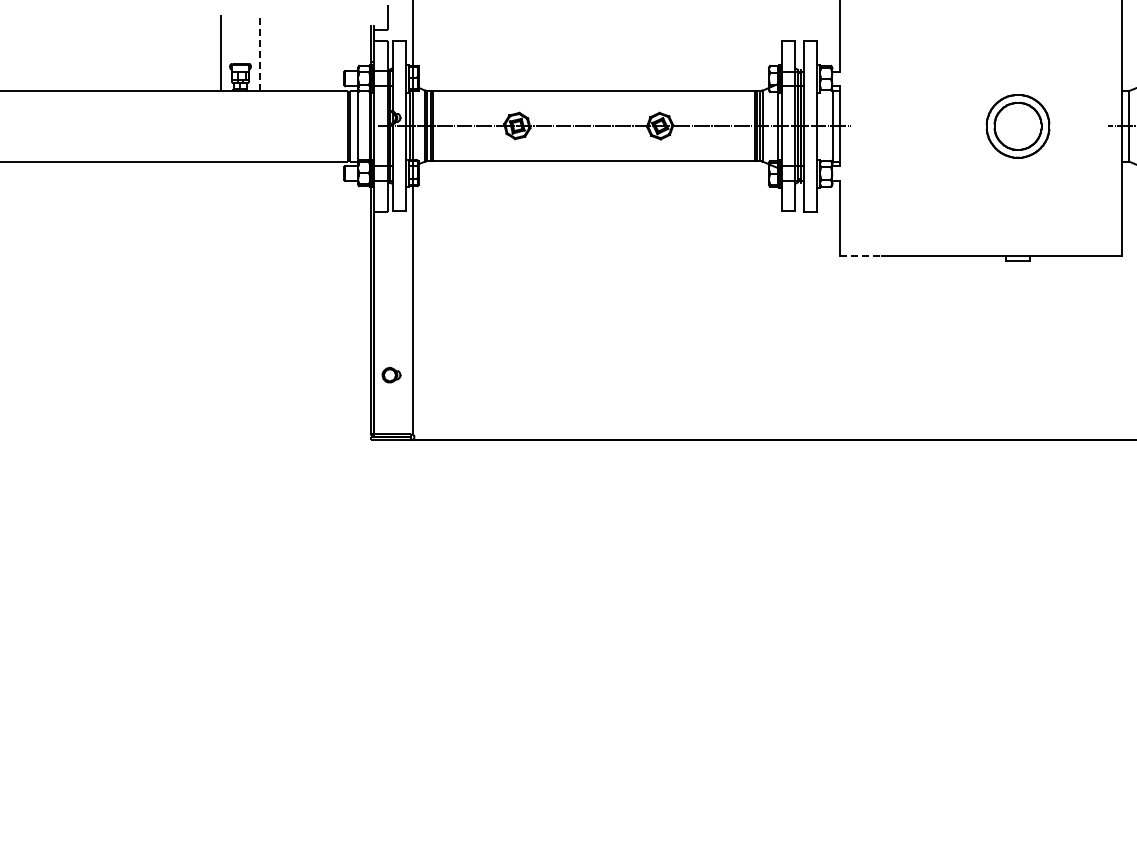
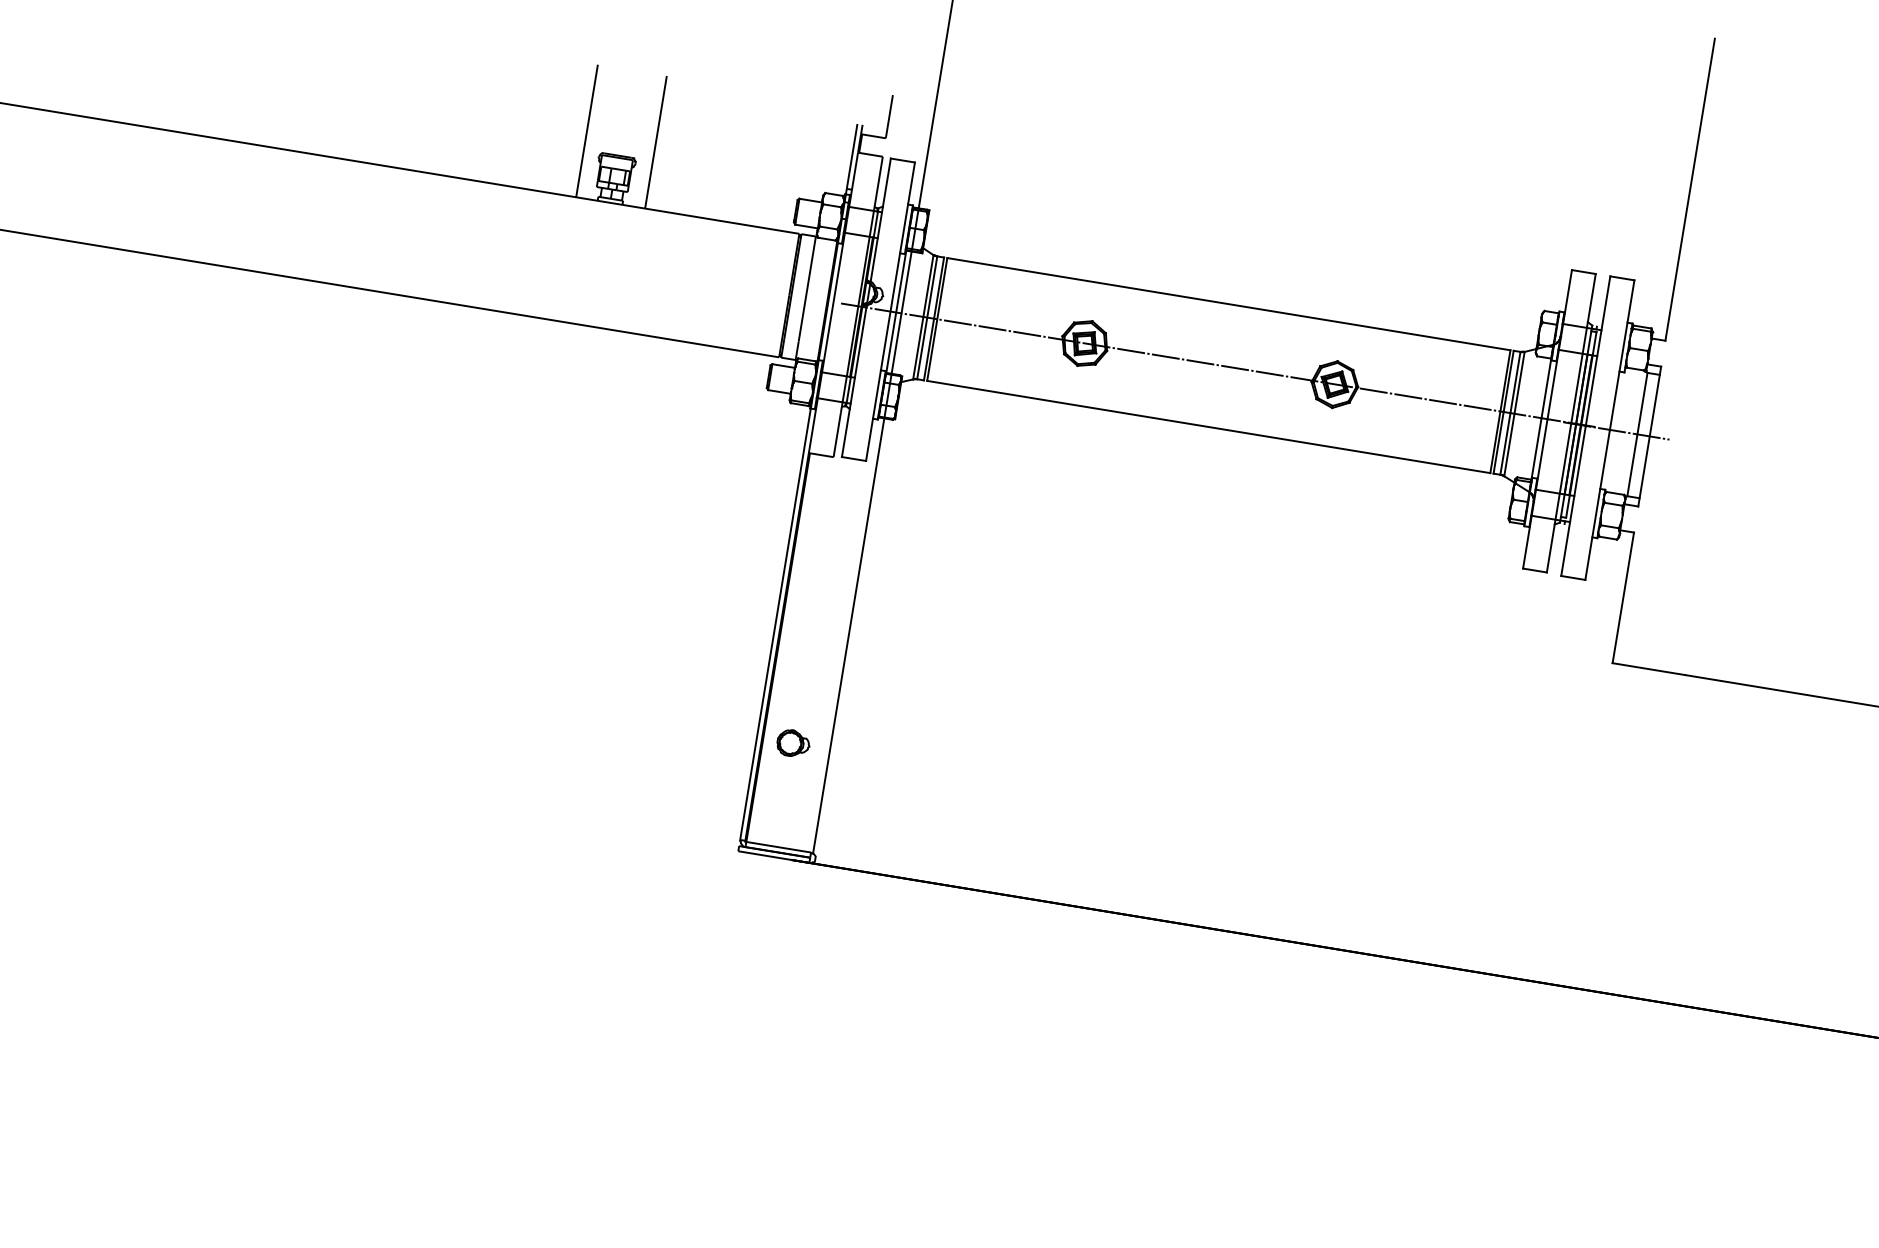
line: (260, 53) -> (656, 142), dashed -> solid
line: (860, 255) -> (1648, 668), dashed -> solid

